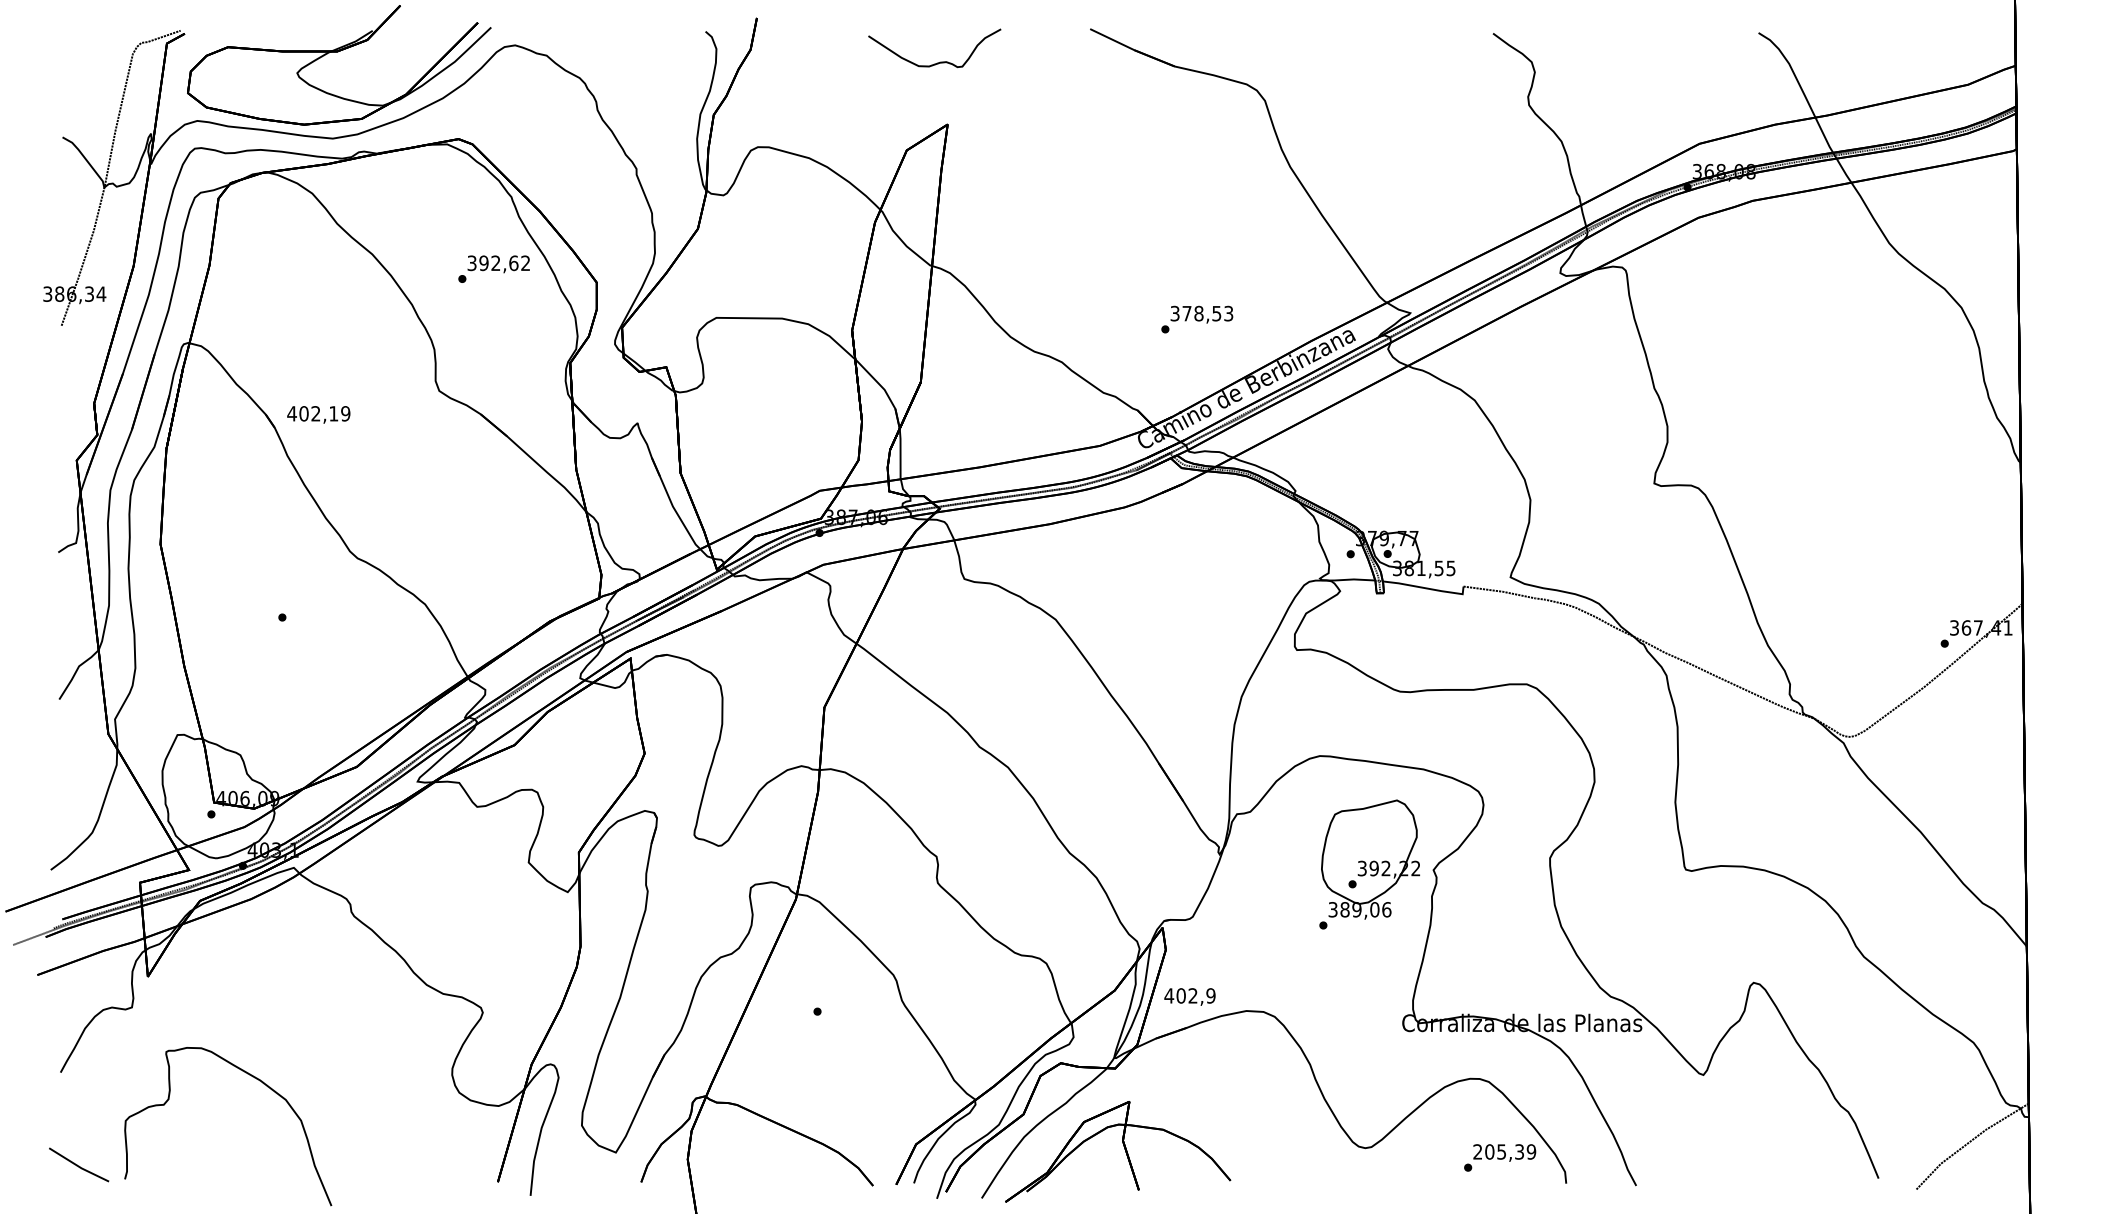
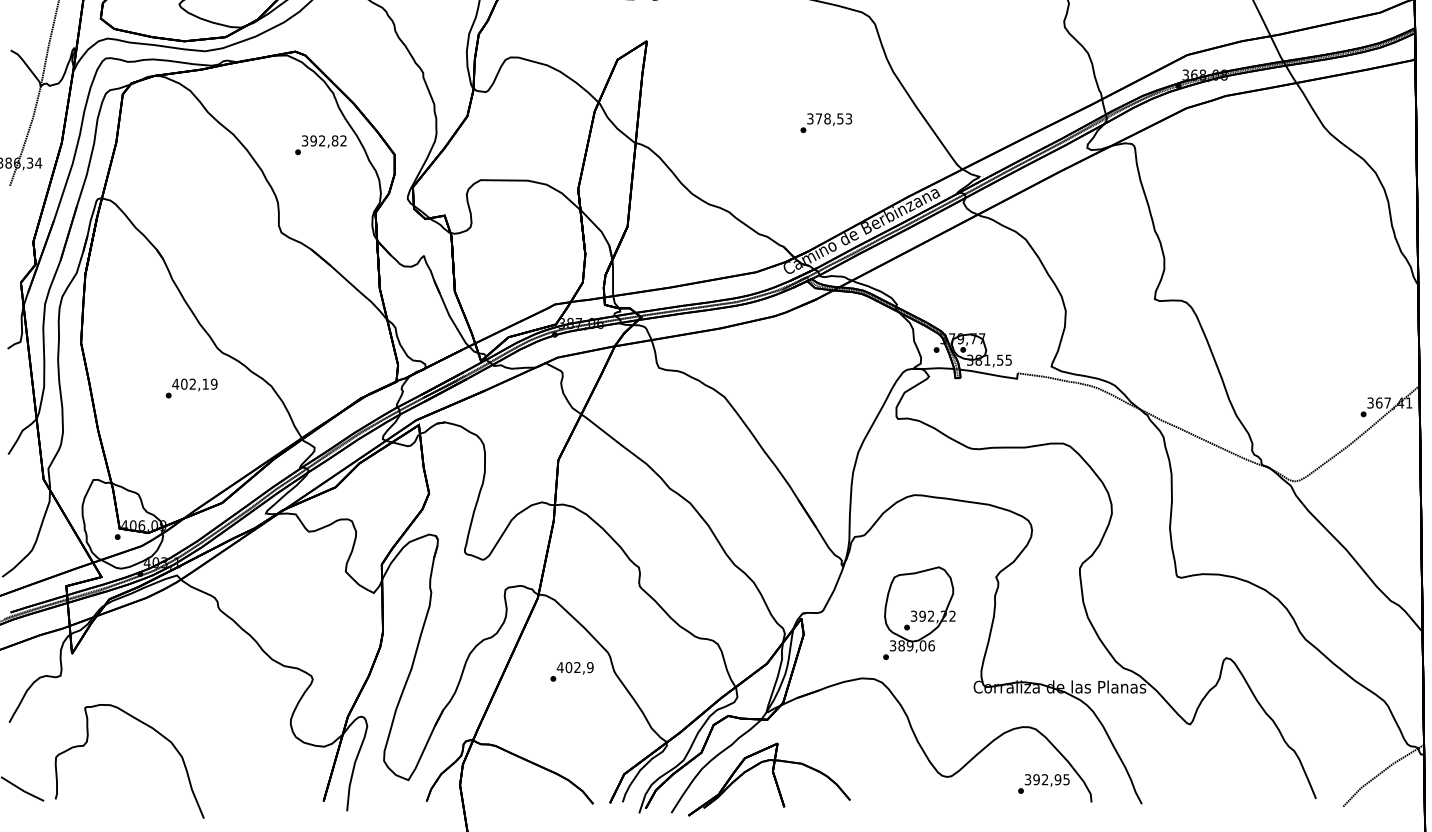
text: (513, 262) -> (334, 140), 392,62 -> 392,82
text: (1197, 319) -> (826, 123), moved
text: (318, 414) -> (194, 384), moved
part: (1369, 864) -> (919, 613), moved
text: (1189, 996) -> (574, 667), moved
text: (1504, 1151) -> (1047, 779), 205,39 -> 392,95

